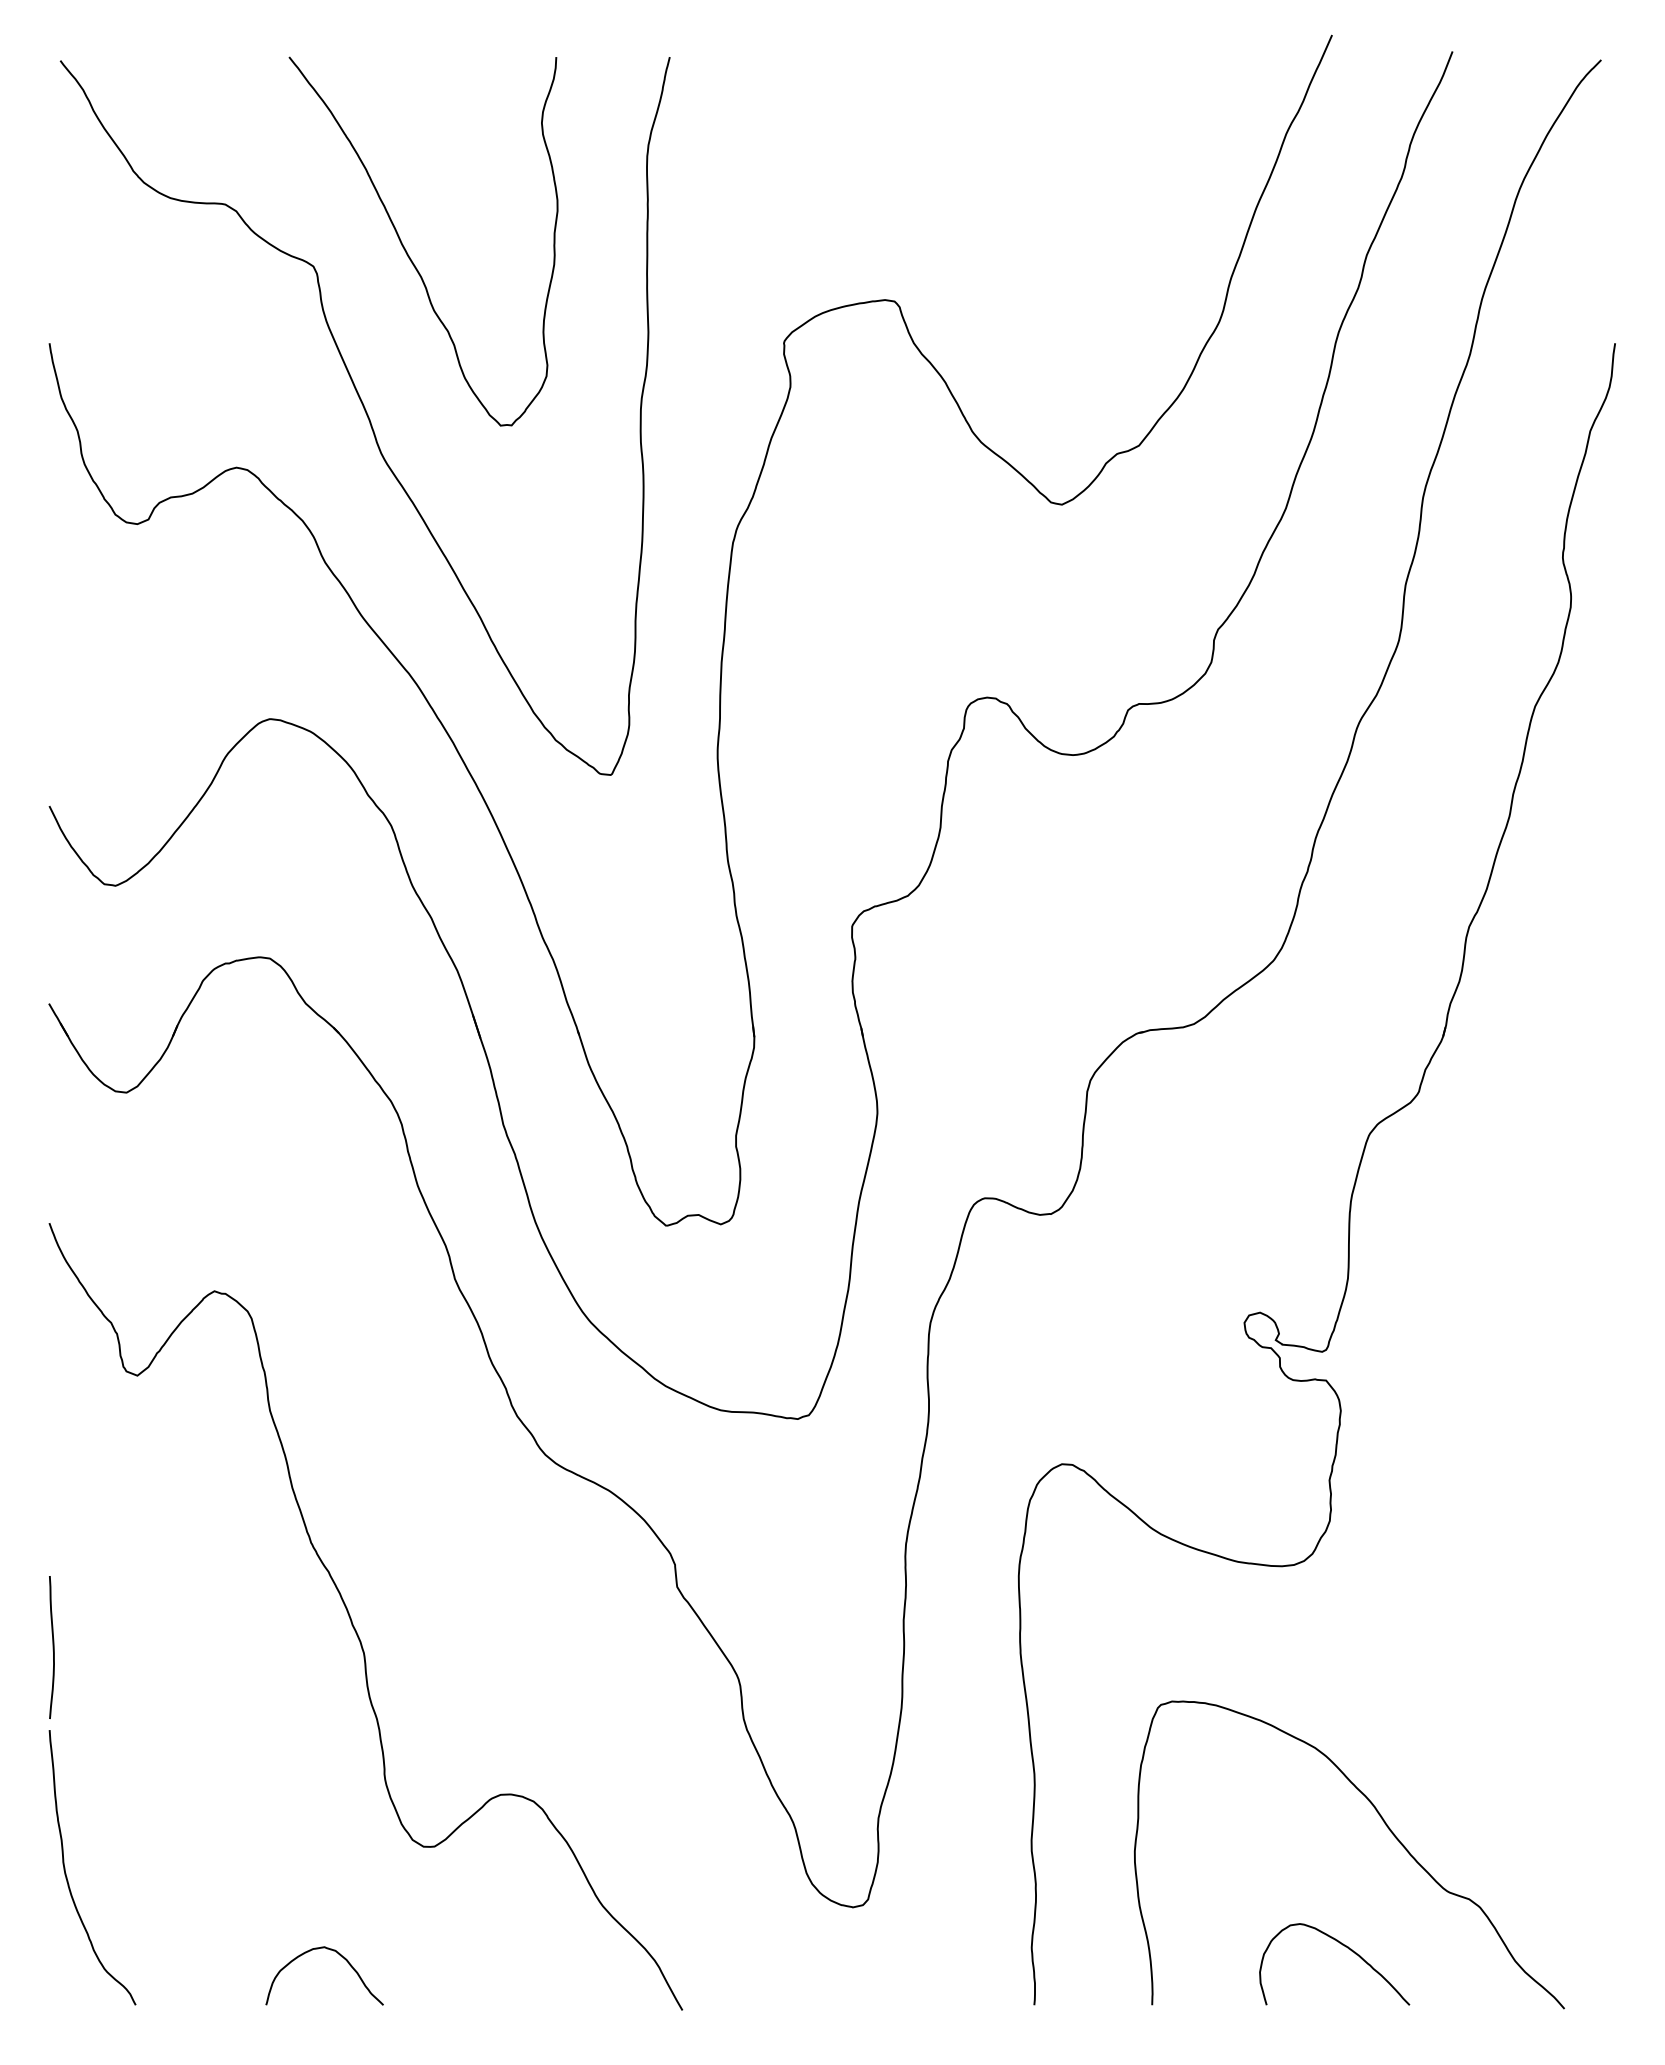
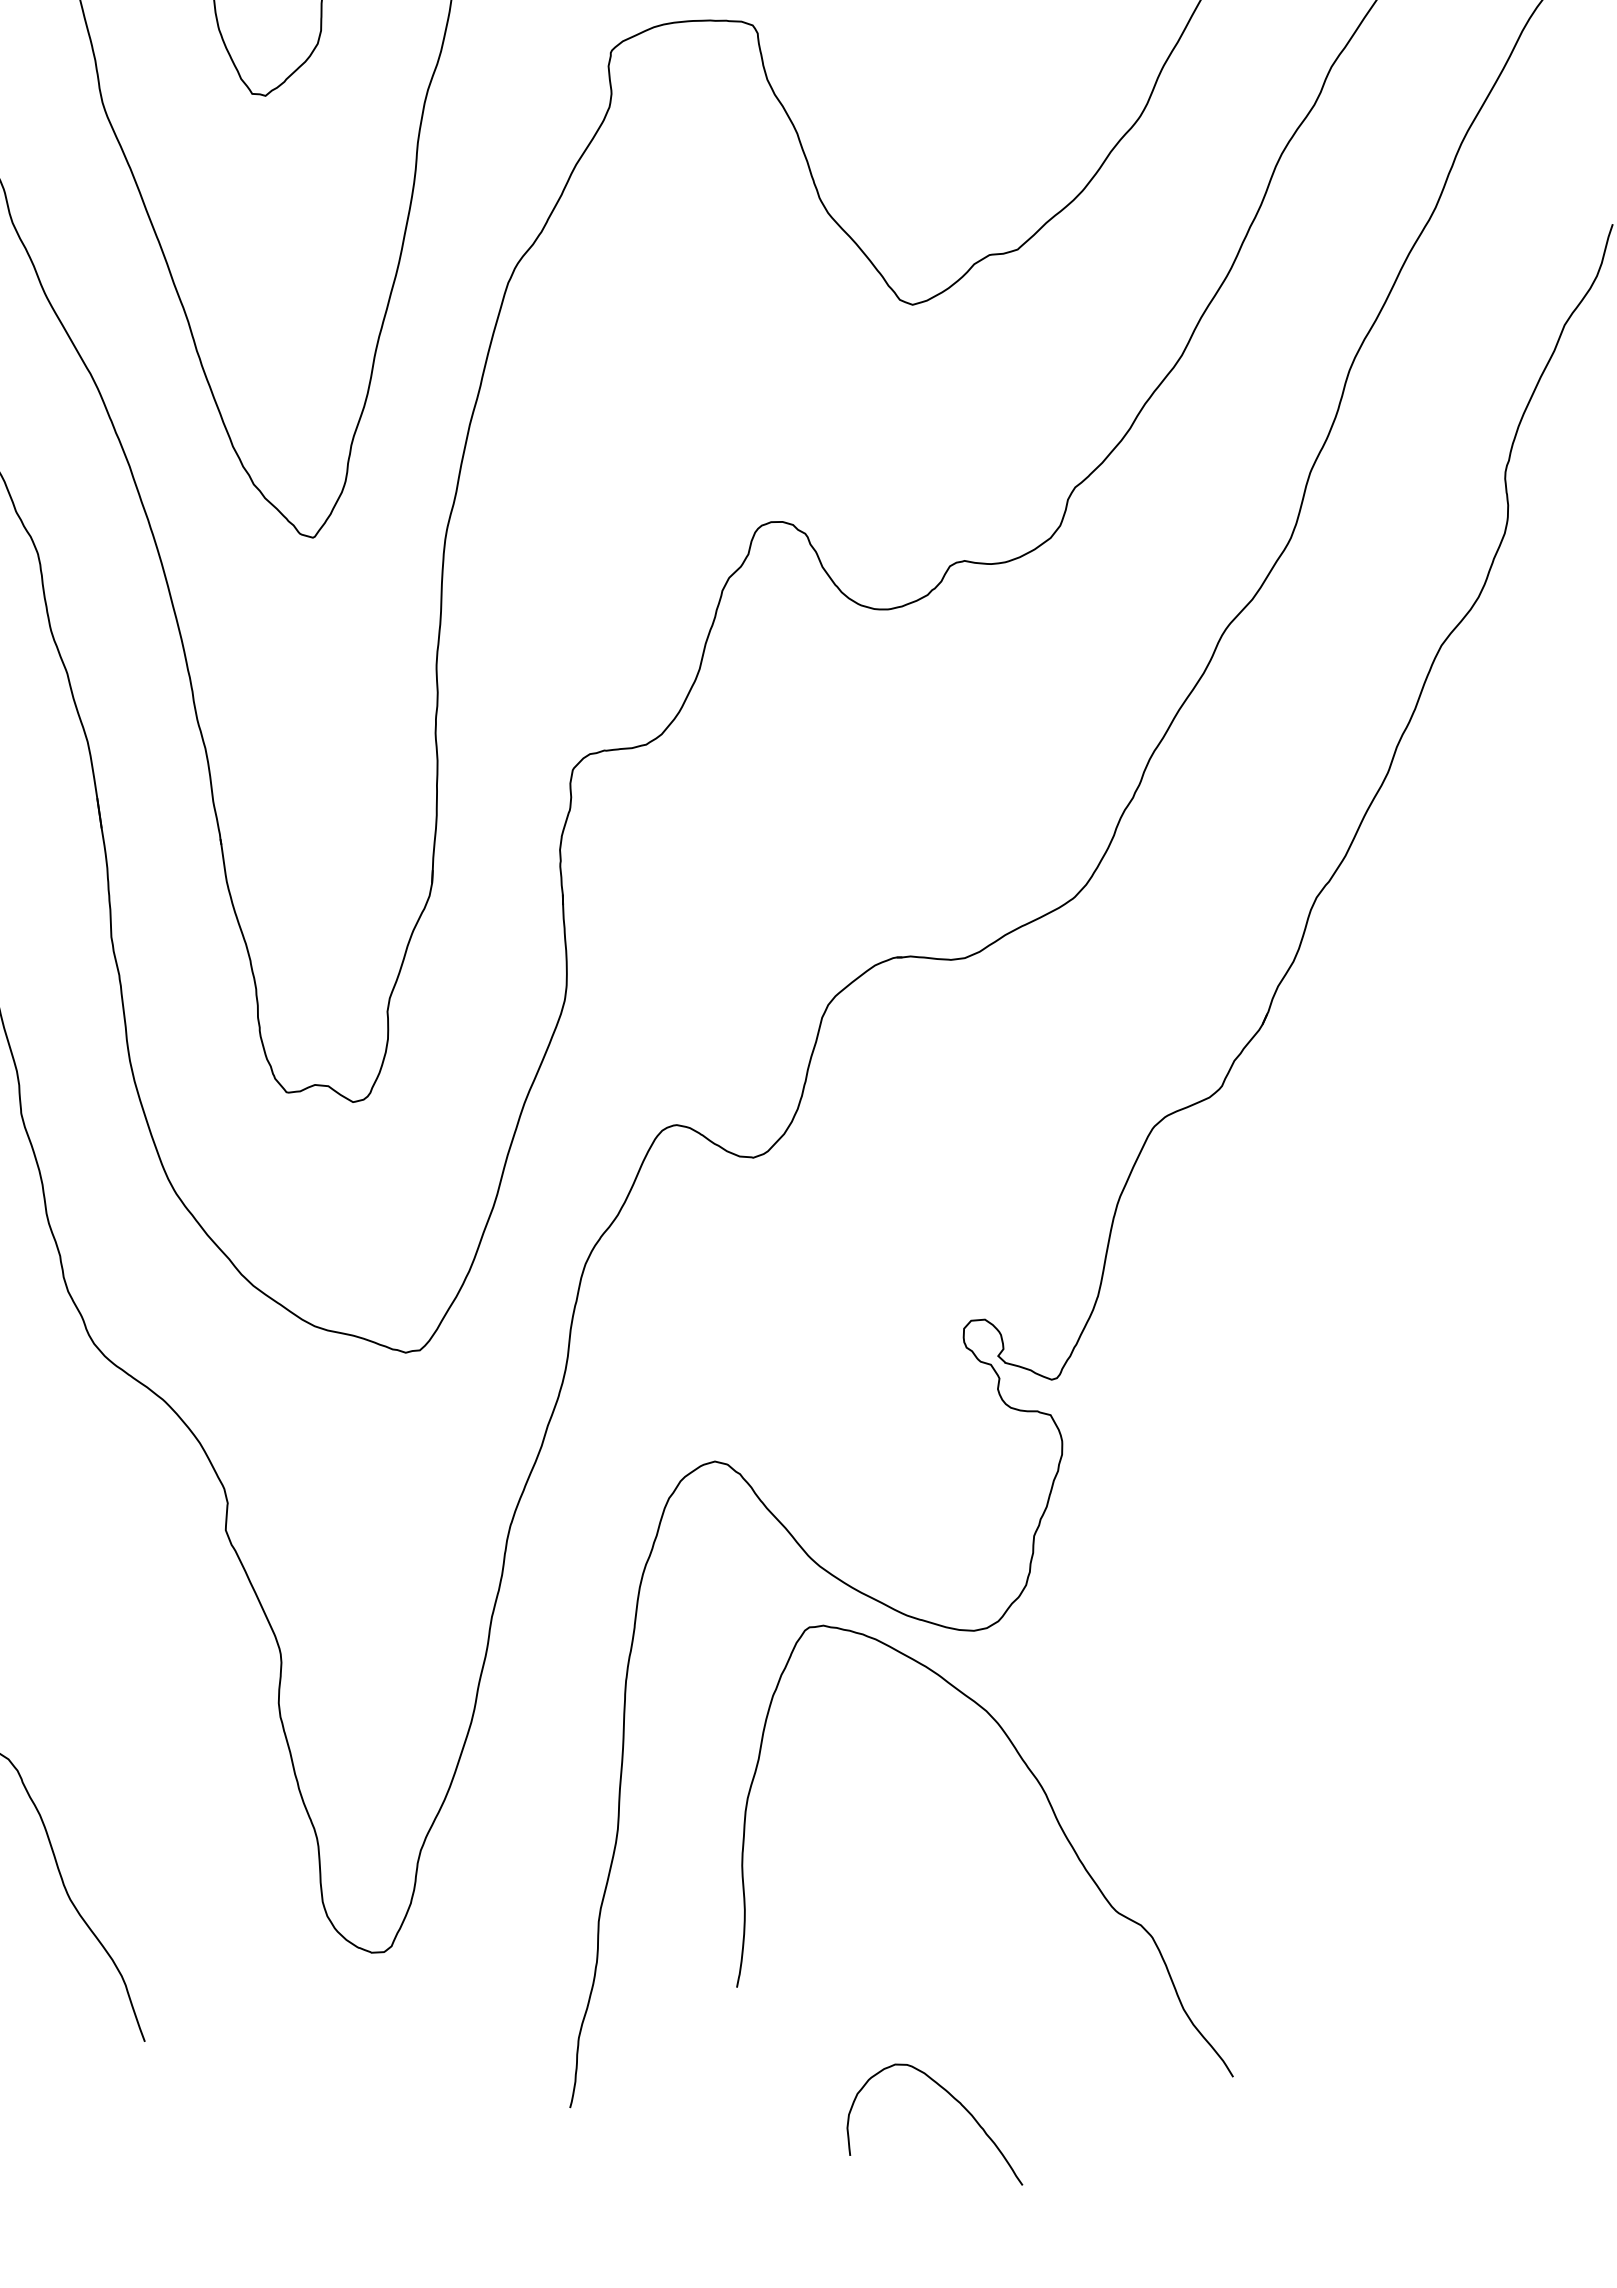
curve: (1385, 1825) -> (1055, 1819), moved

